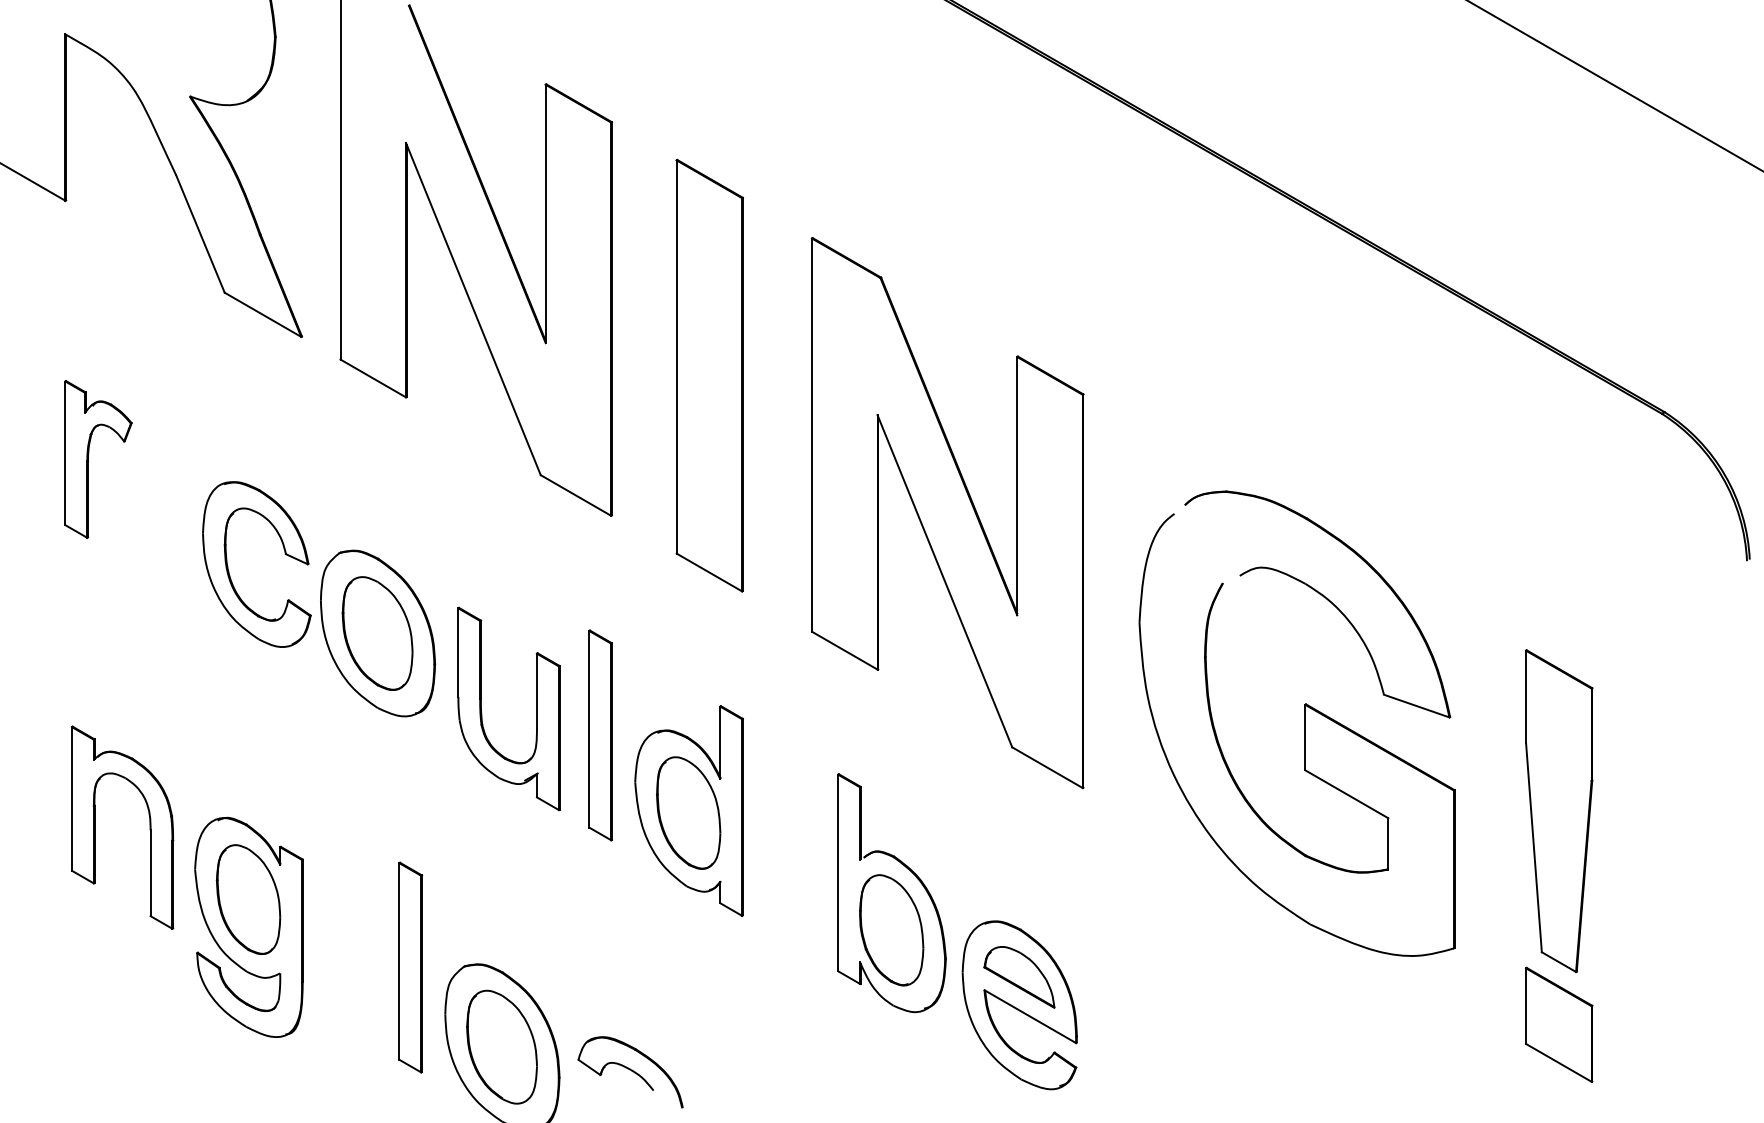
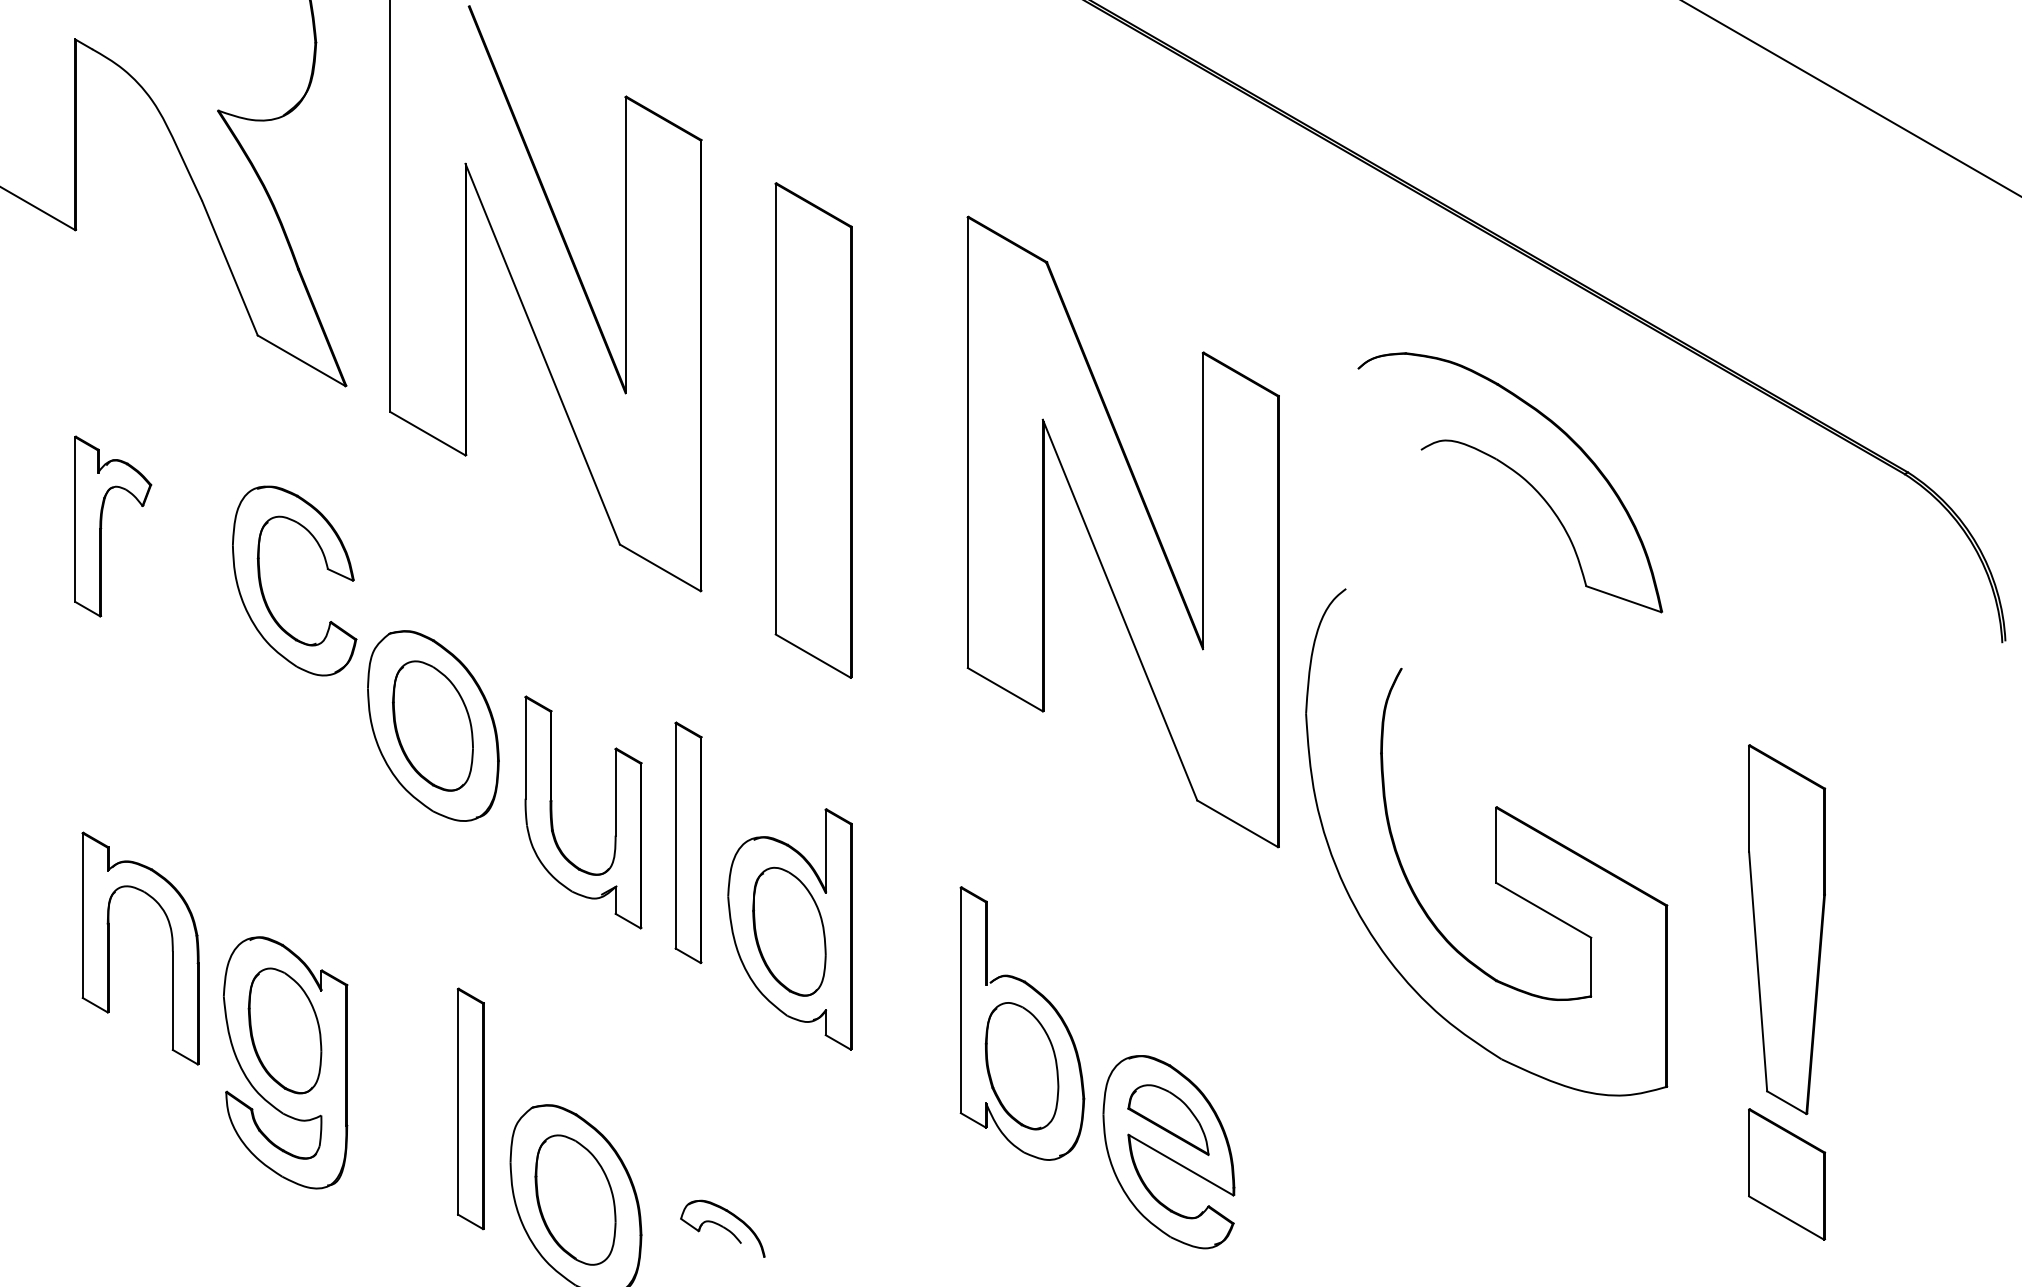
part: (947, 512) -> (1122, 531), moved
part: (228, 569) -> (262, 586), moved
part: (1322, 596) -> (1515, 473), moved
part: (630, 1071) -> (722, 1228), size x0.7

